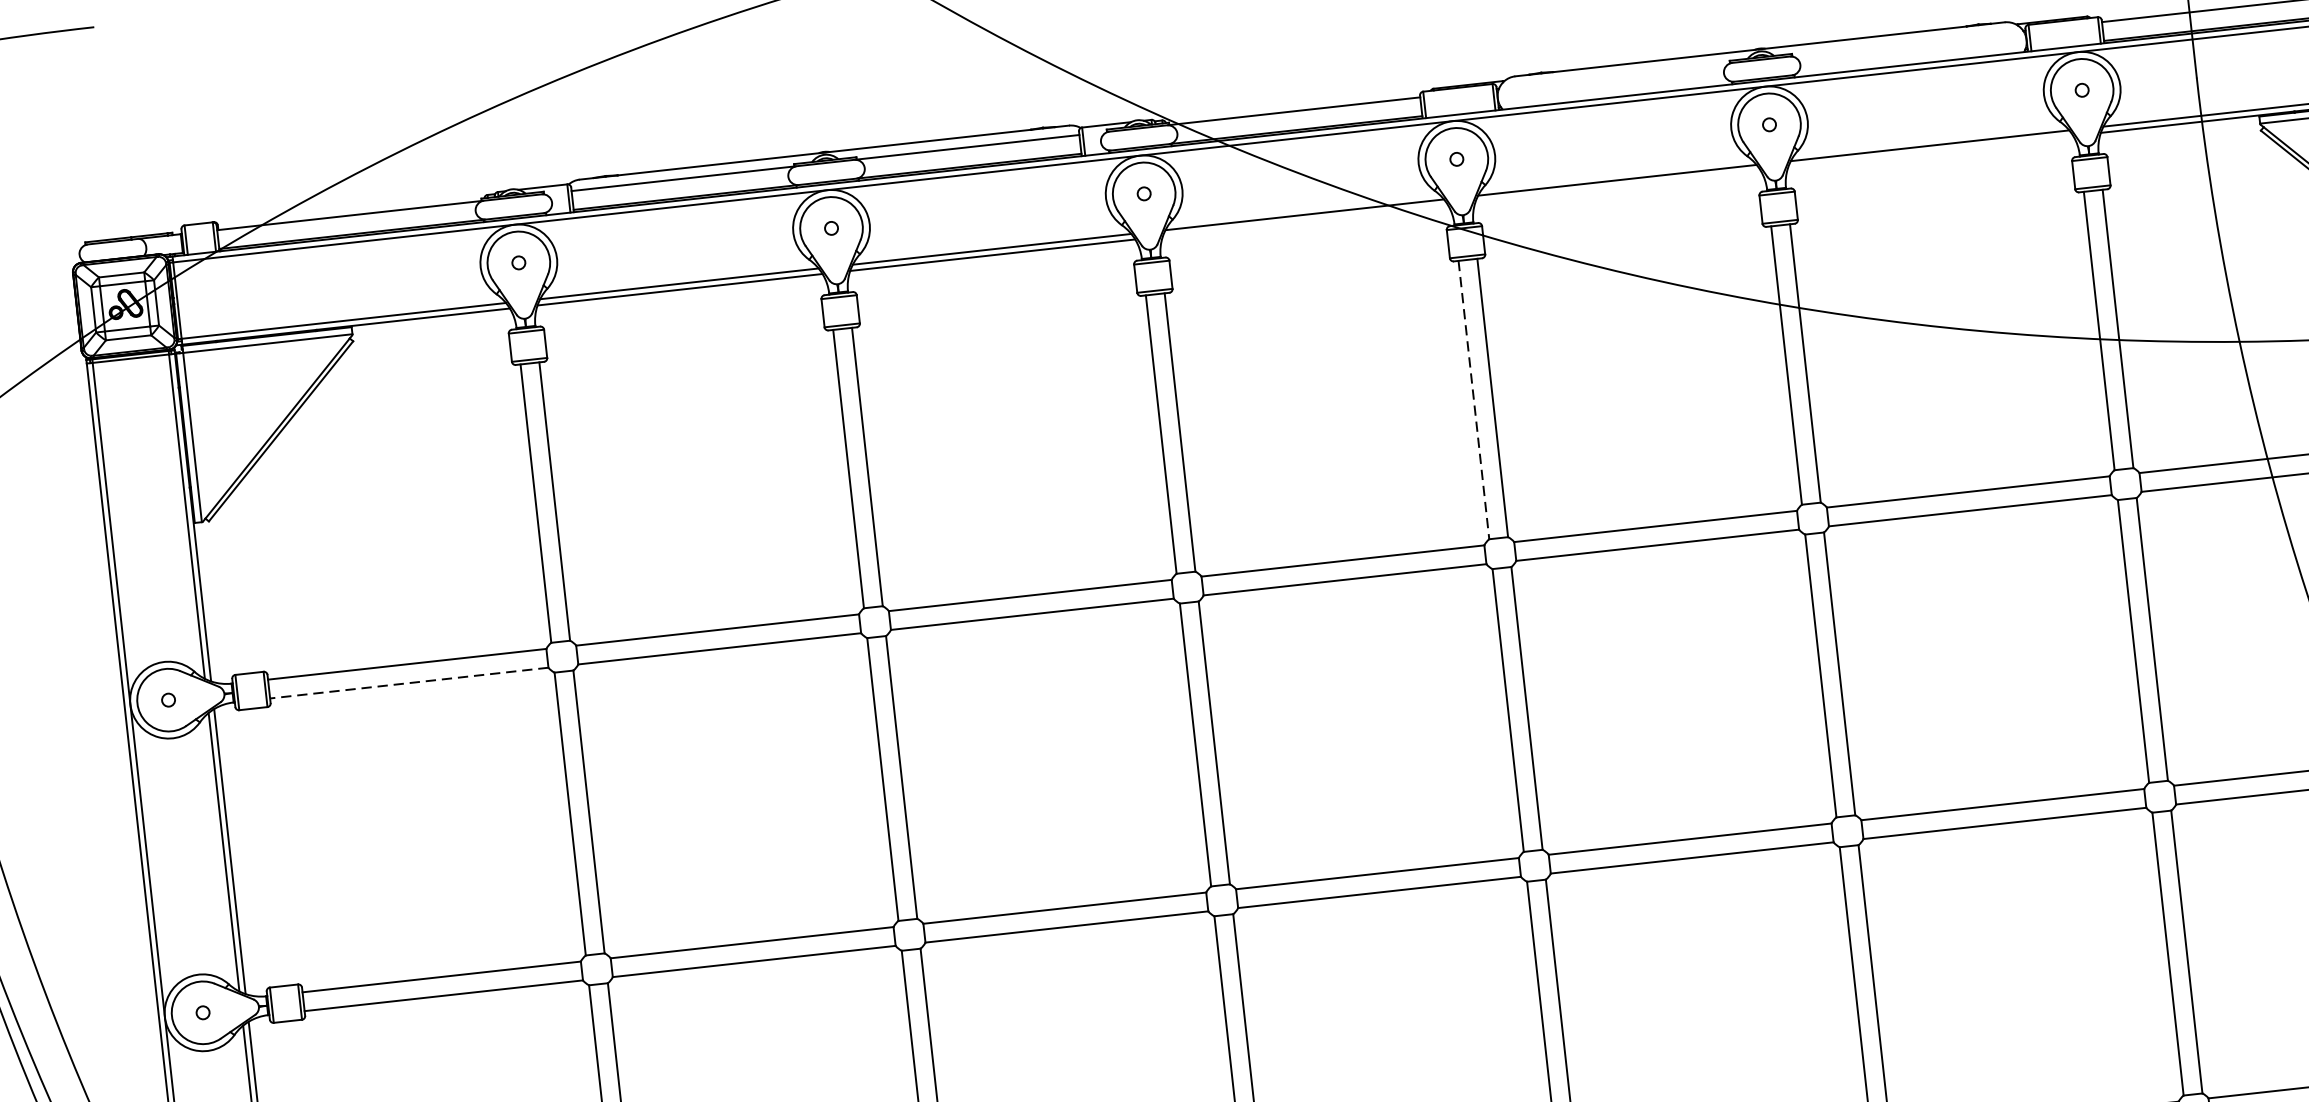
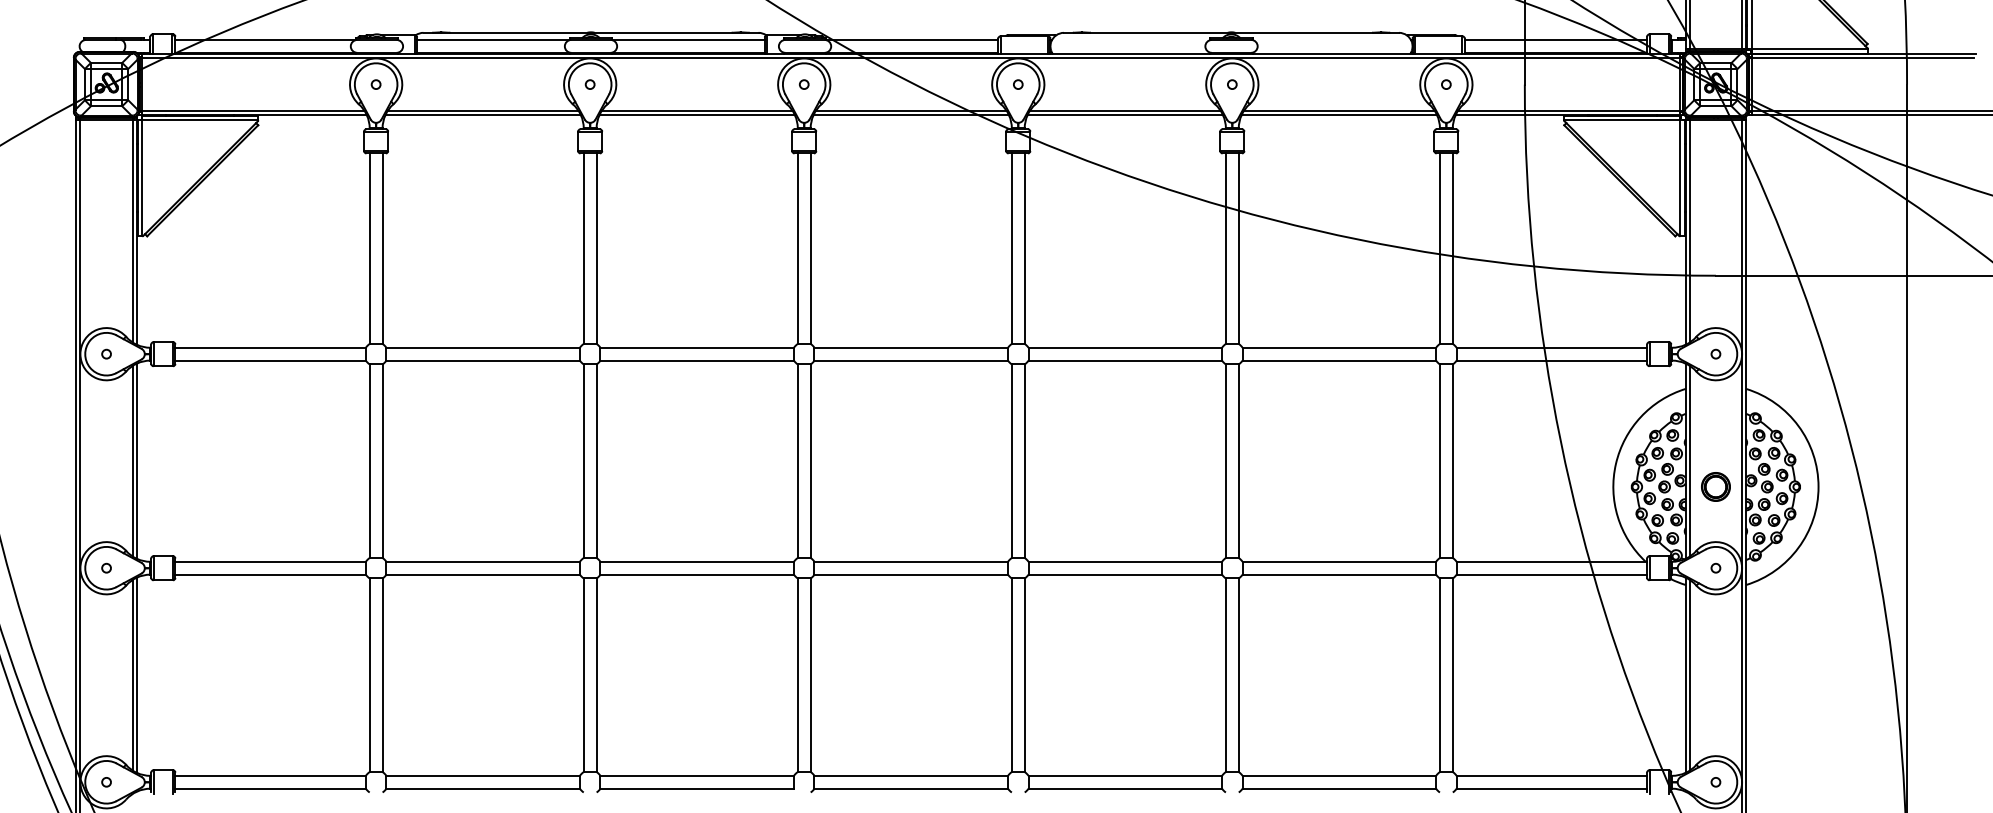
line: (1929, 151) -> (1338, 114), added
line: (1616, 185) -> (1124, 114), added
line: (1304, 220) -> (910, 114), added
line: (1473, 401) -> (1011, 249), dashed -> solid
line: (409, 682) -> (270, 360), dashed -> solid

